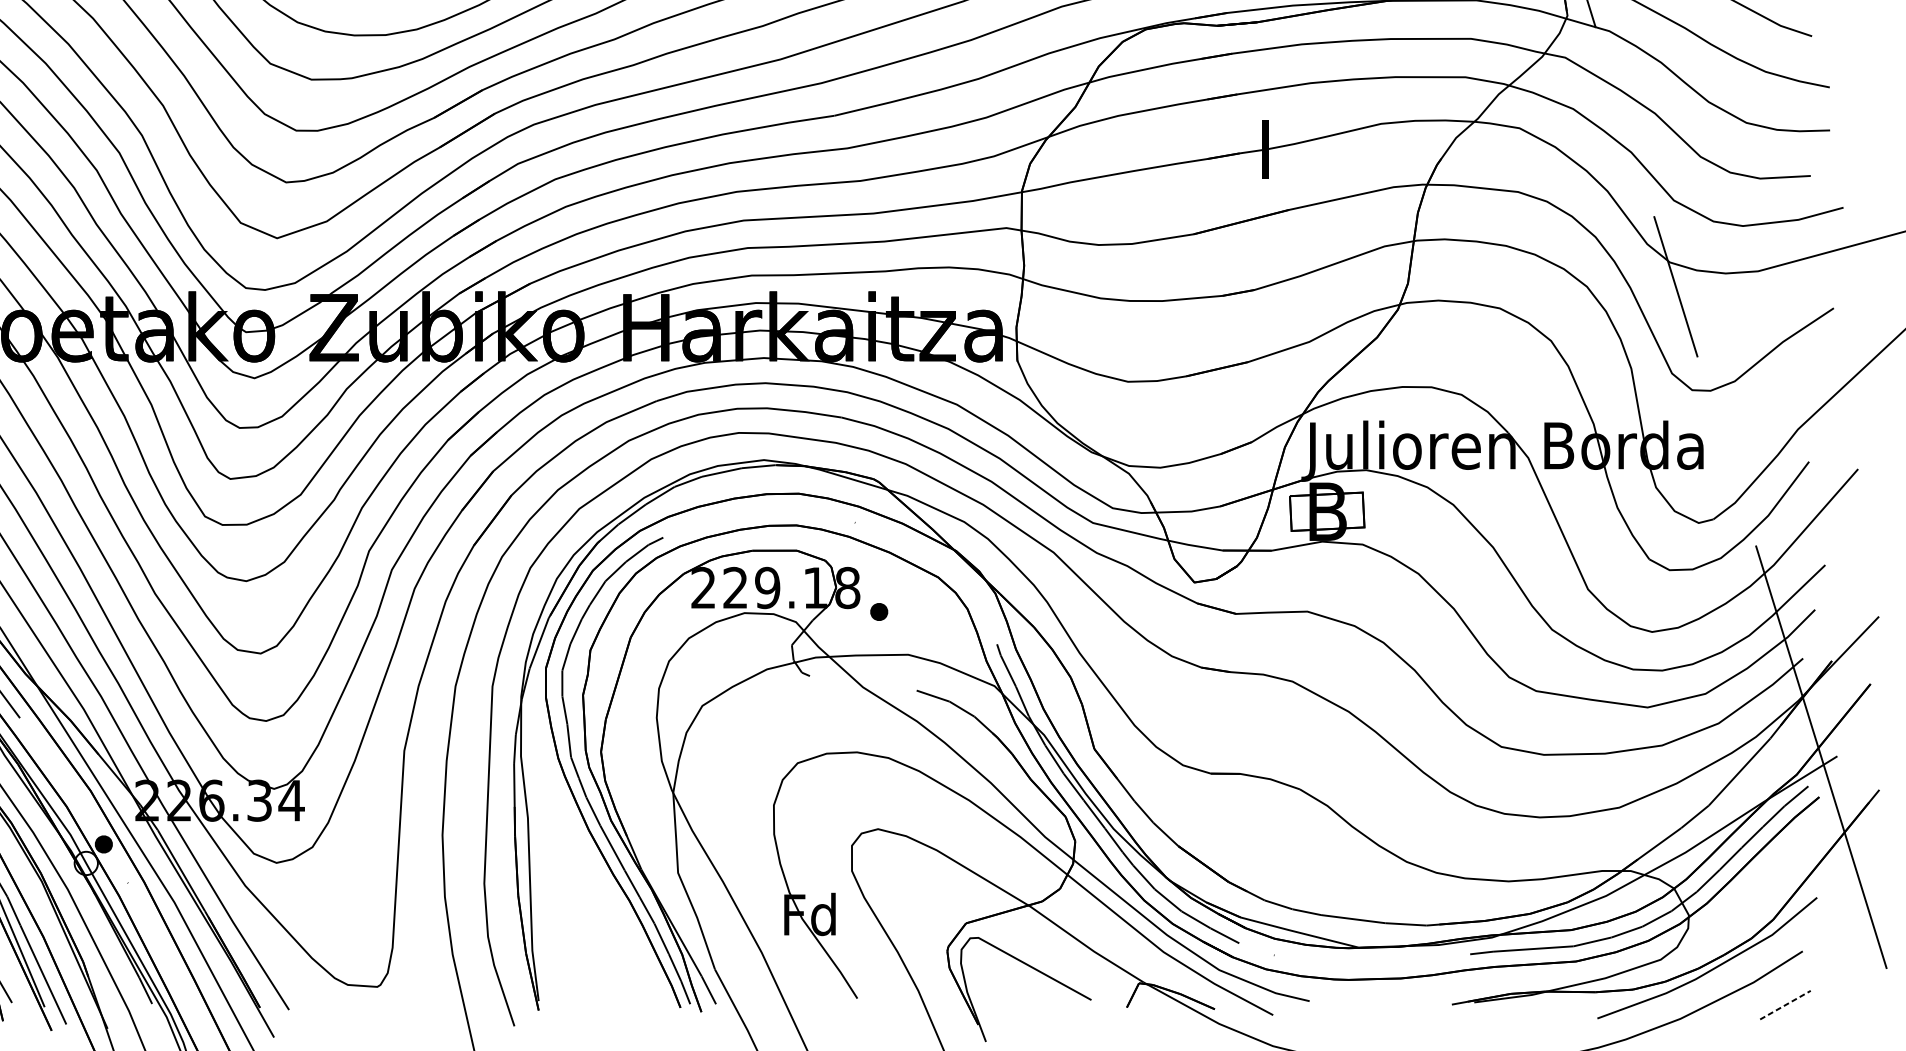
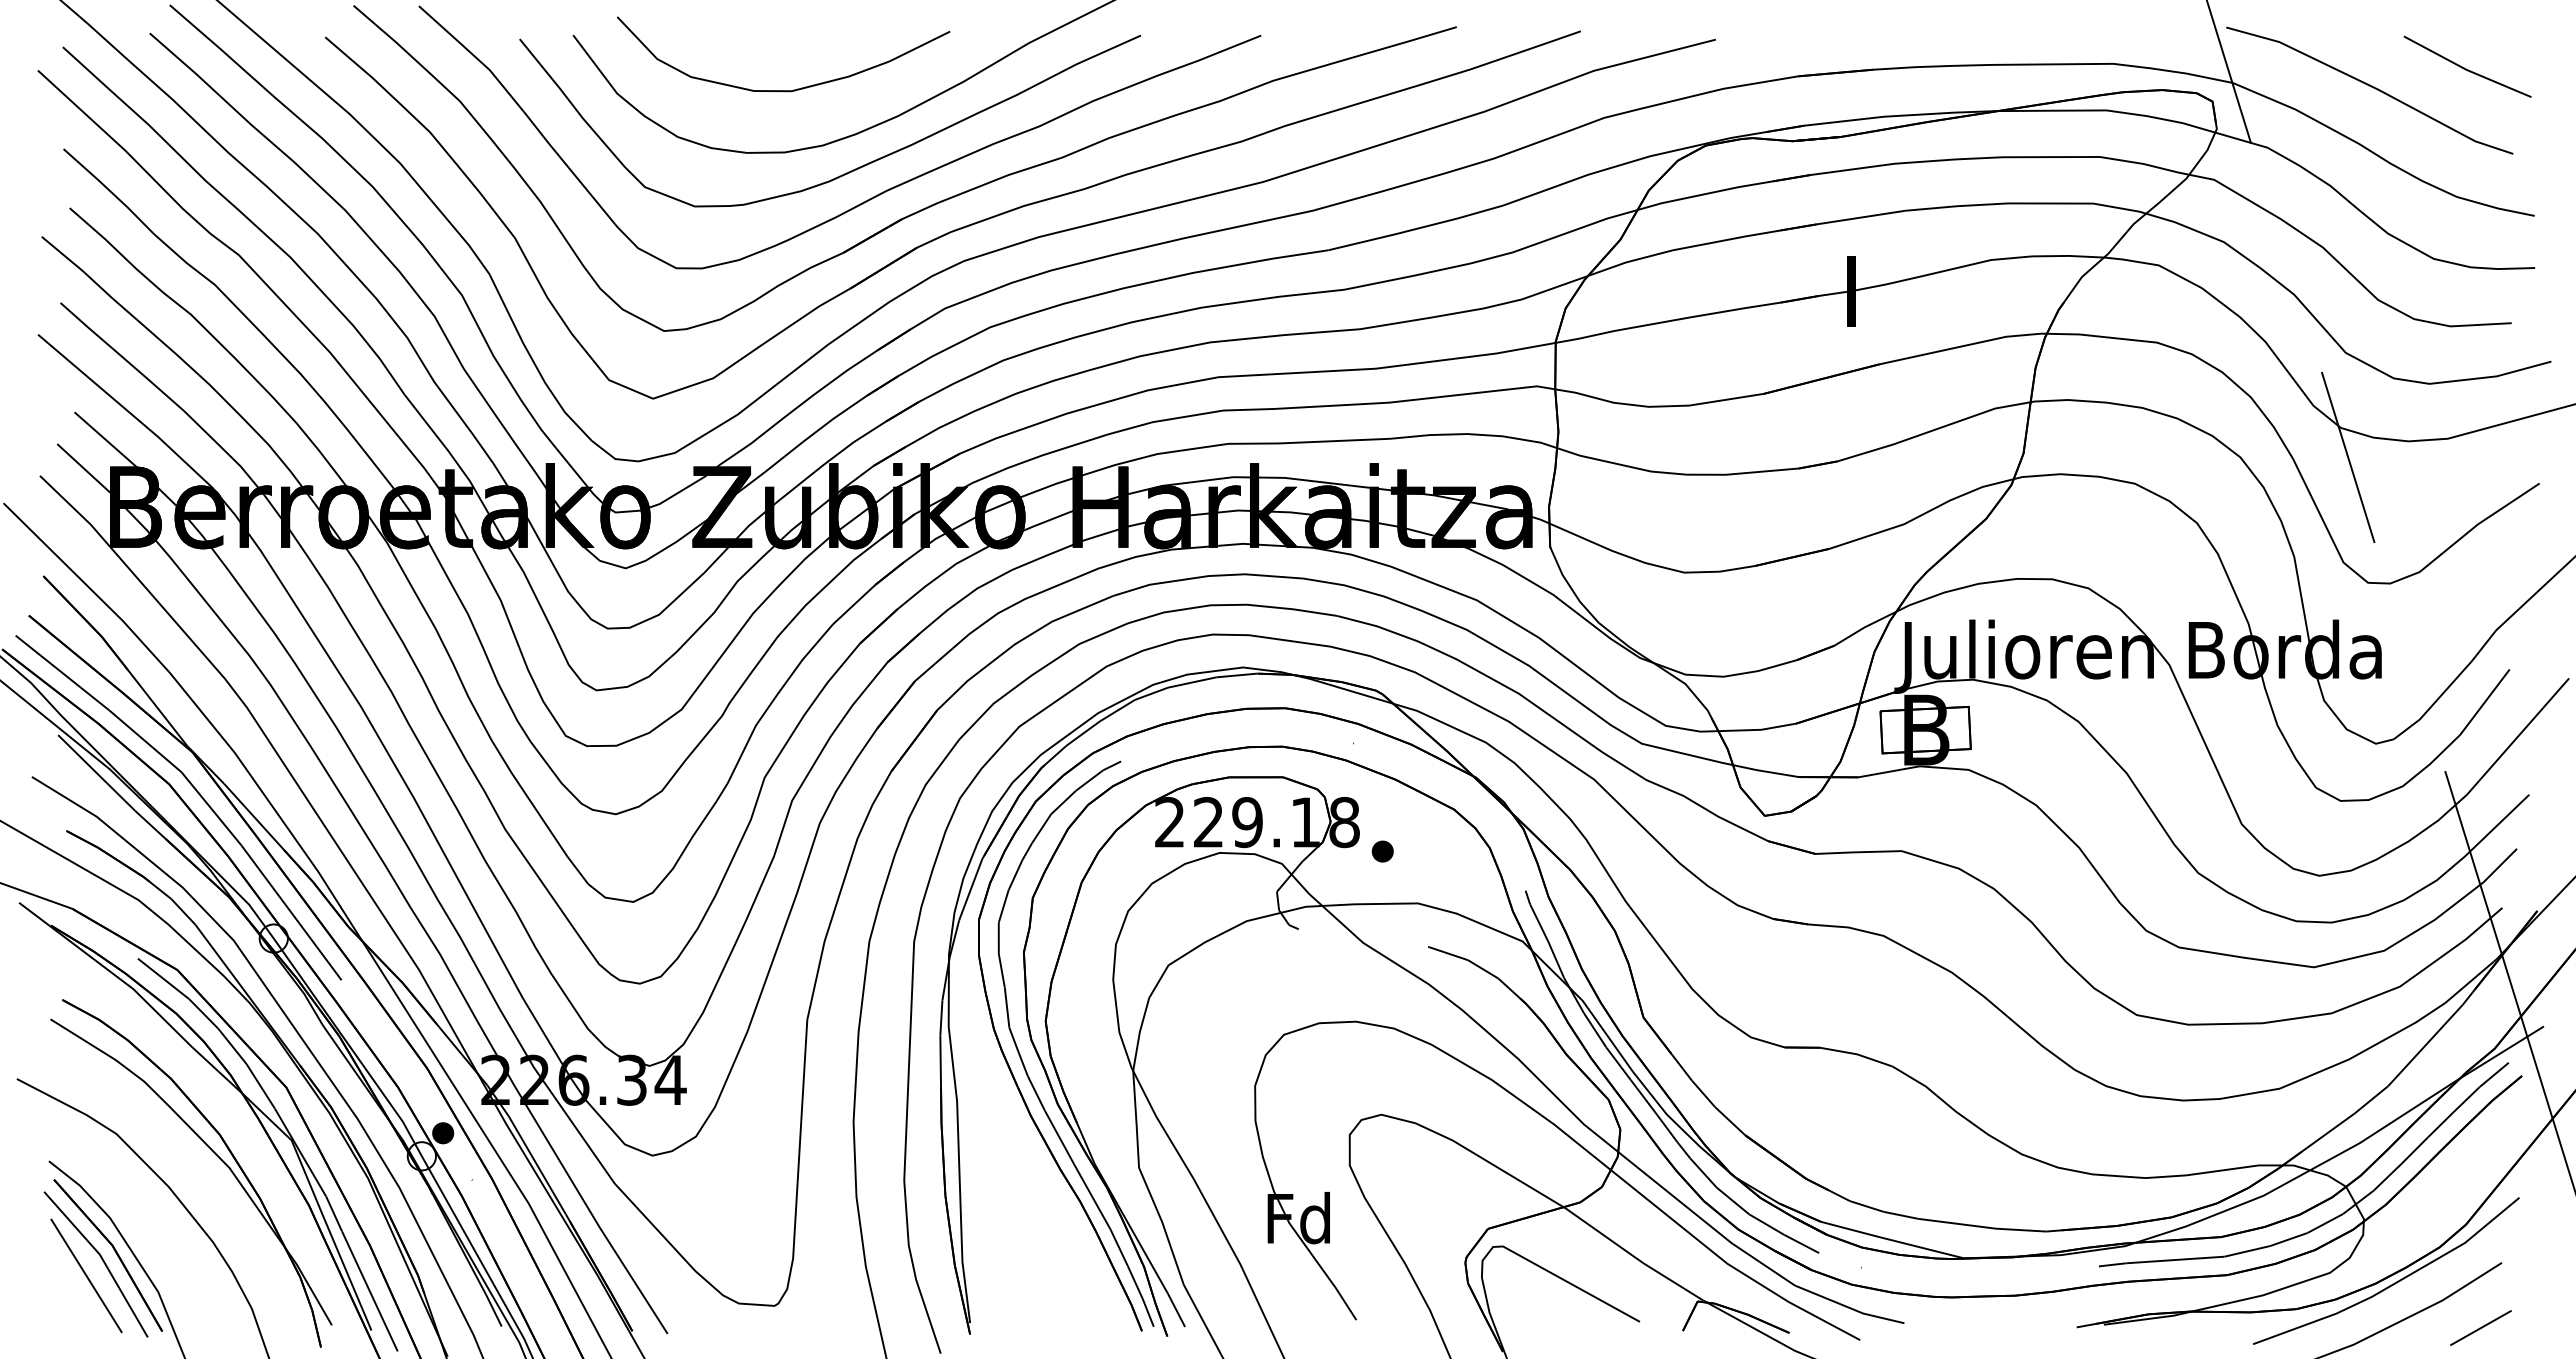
line: (1785, 1004) -> (2481, 1327), dashed -> solid

